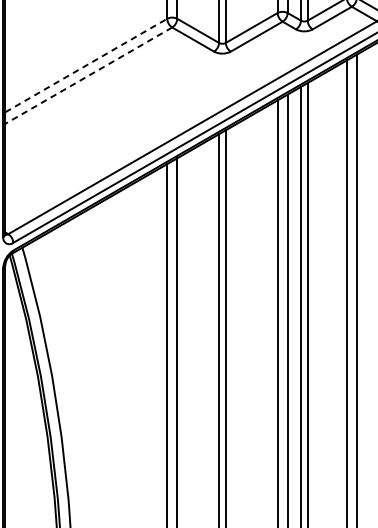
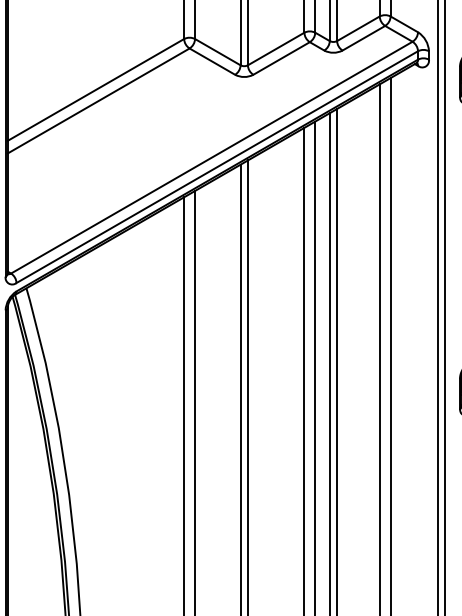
line: (86, 65) -> (96, 89), dashed -> solid
line: (88, 75) -> (98, 100), dashed -> solid

